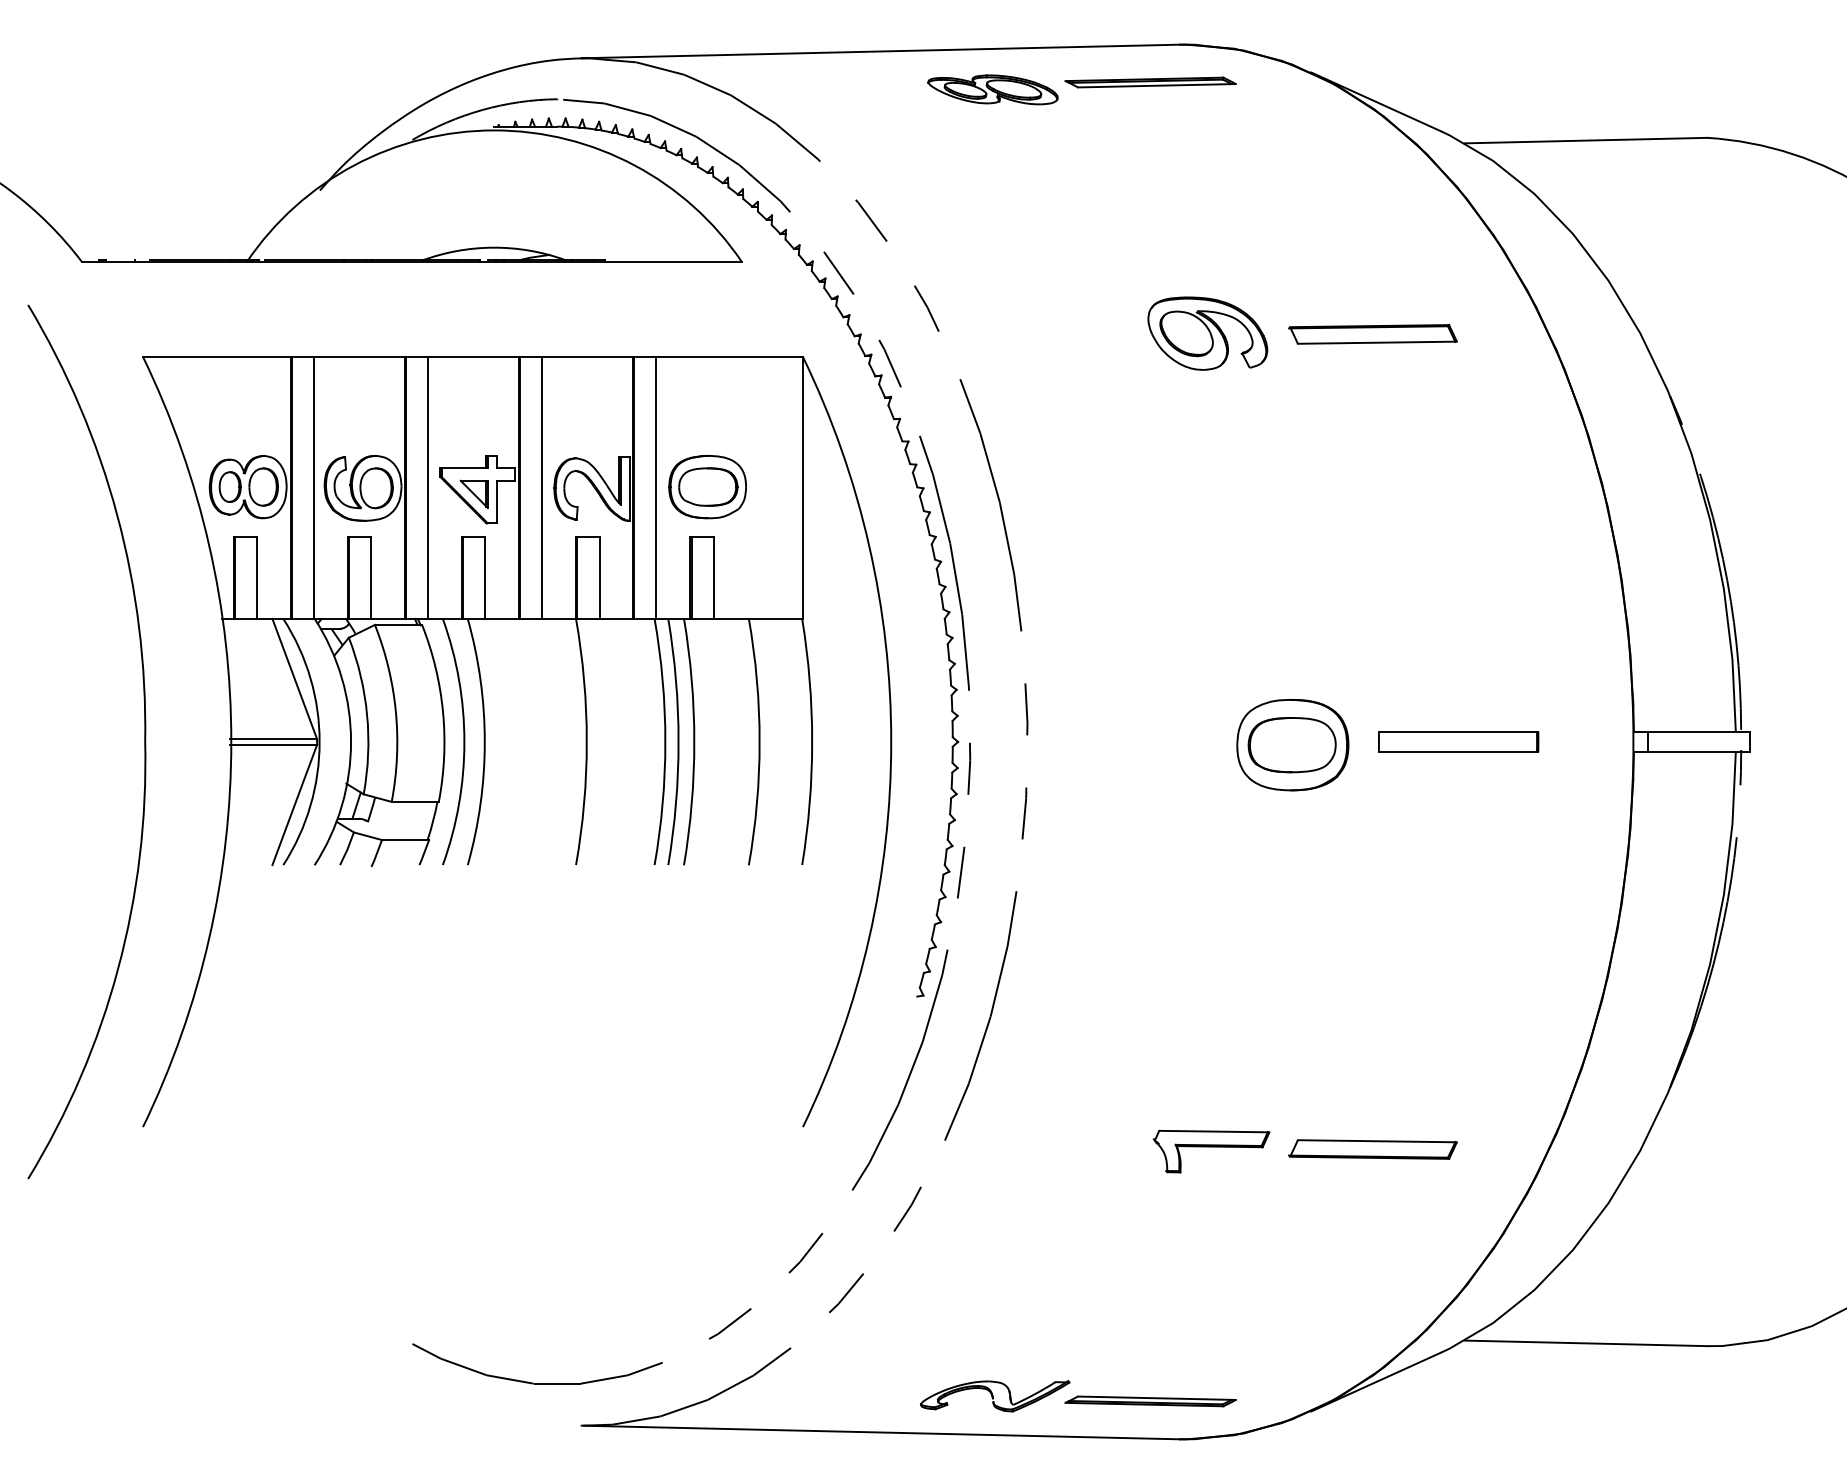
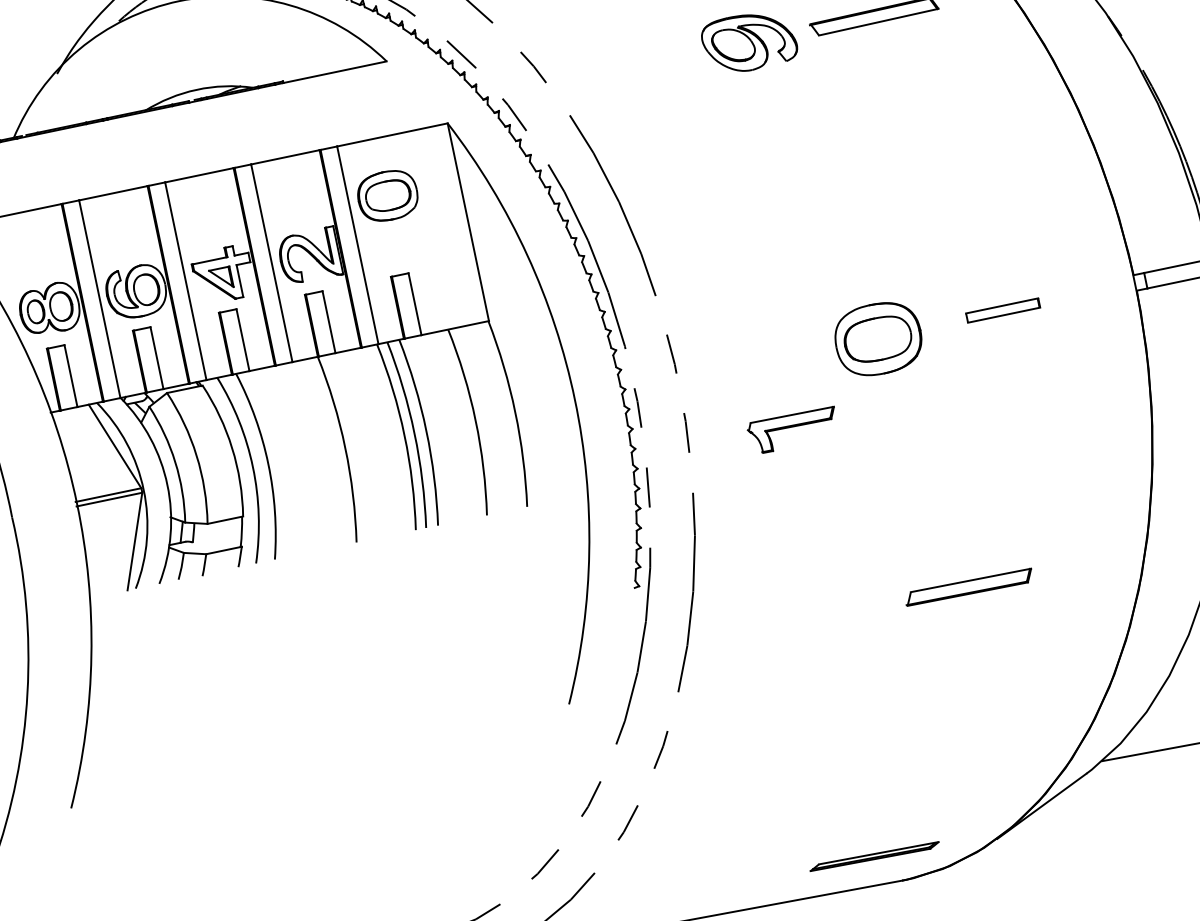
part: (707, 487) -> (387, 196), moved
part: (1458, 741) -> (1002, 310), size x0.6
part: (1372, 1149) -> (968, 587), moved
part: (1211, 1151) -> (793, 430), moved
part: (995, 1395) -> (756, 876), removed

